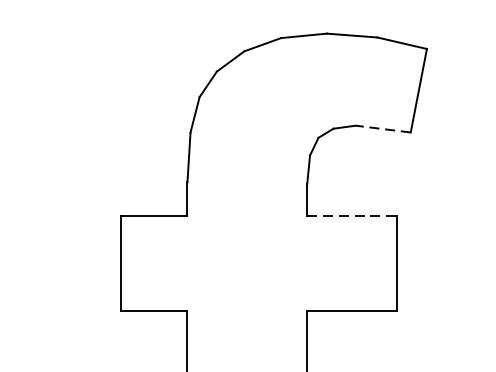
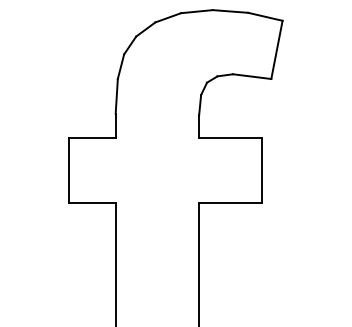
line: (382, 128) -> (251, 76), dashed -> solid
line: (352, 216) -> (230, 137), dashed -> solid

